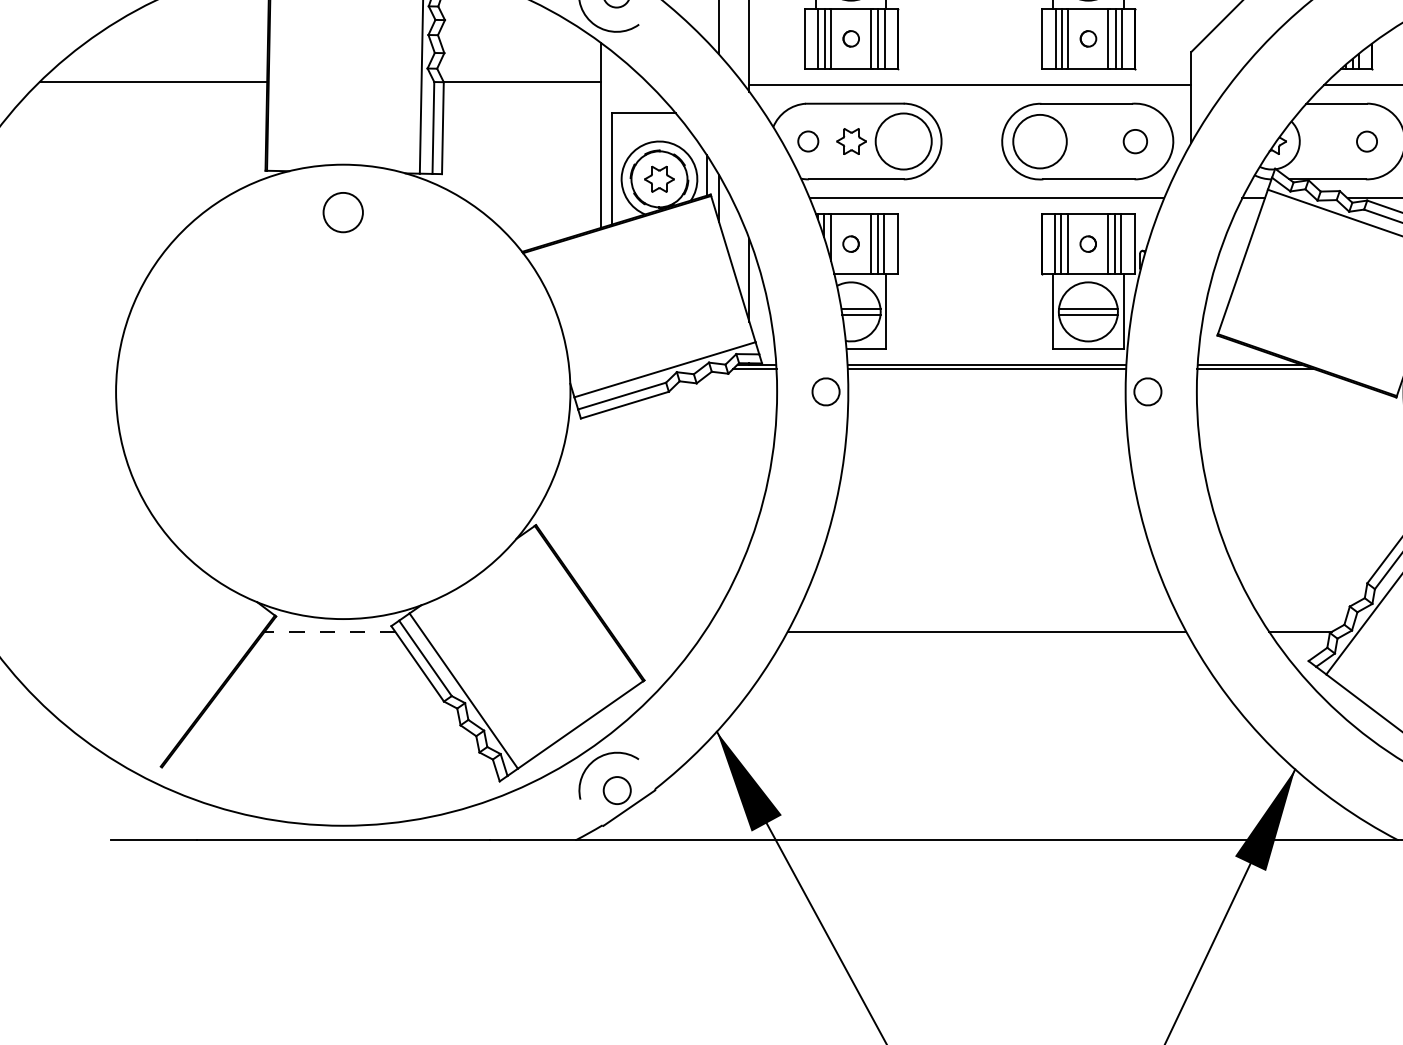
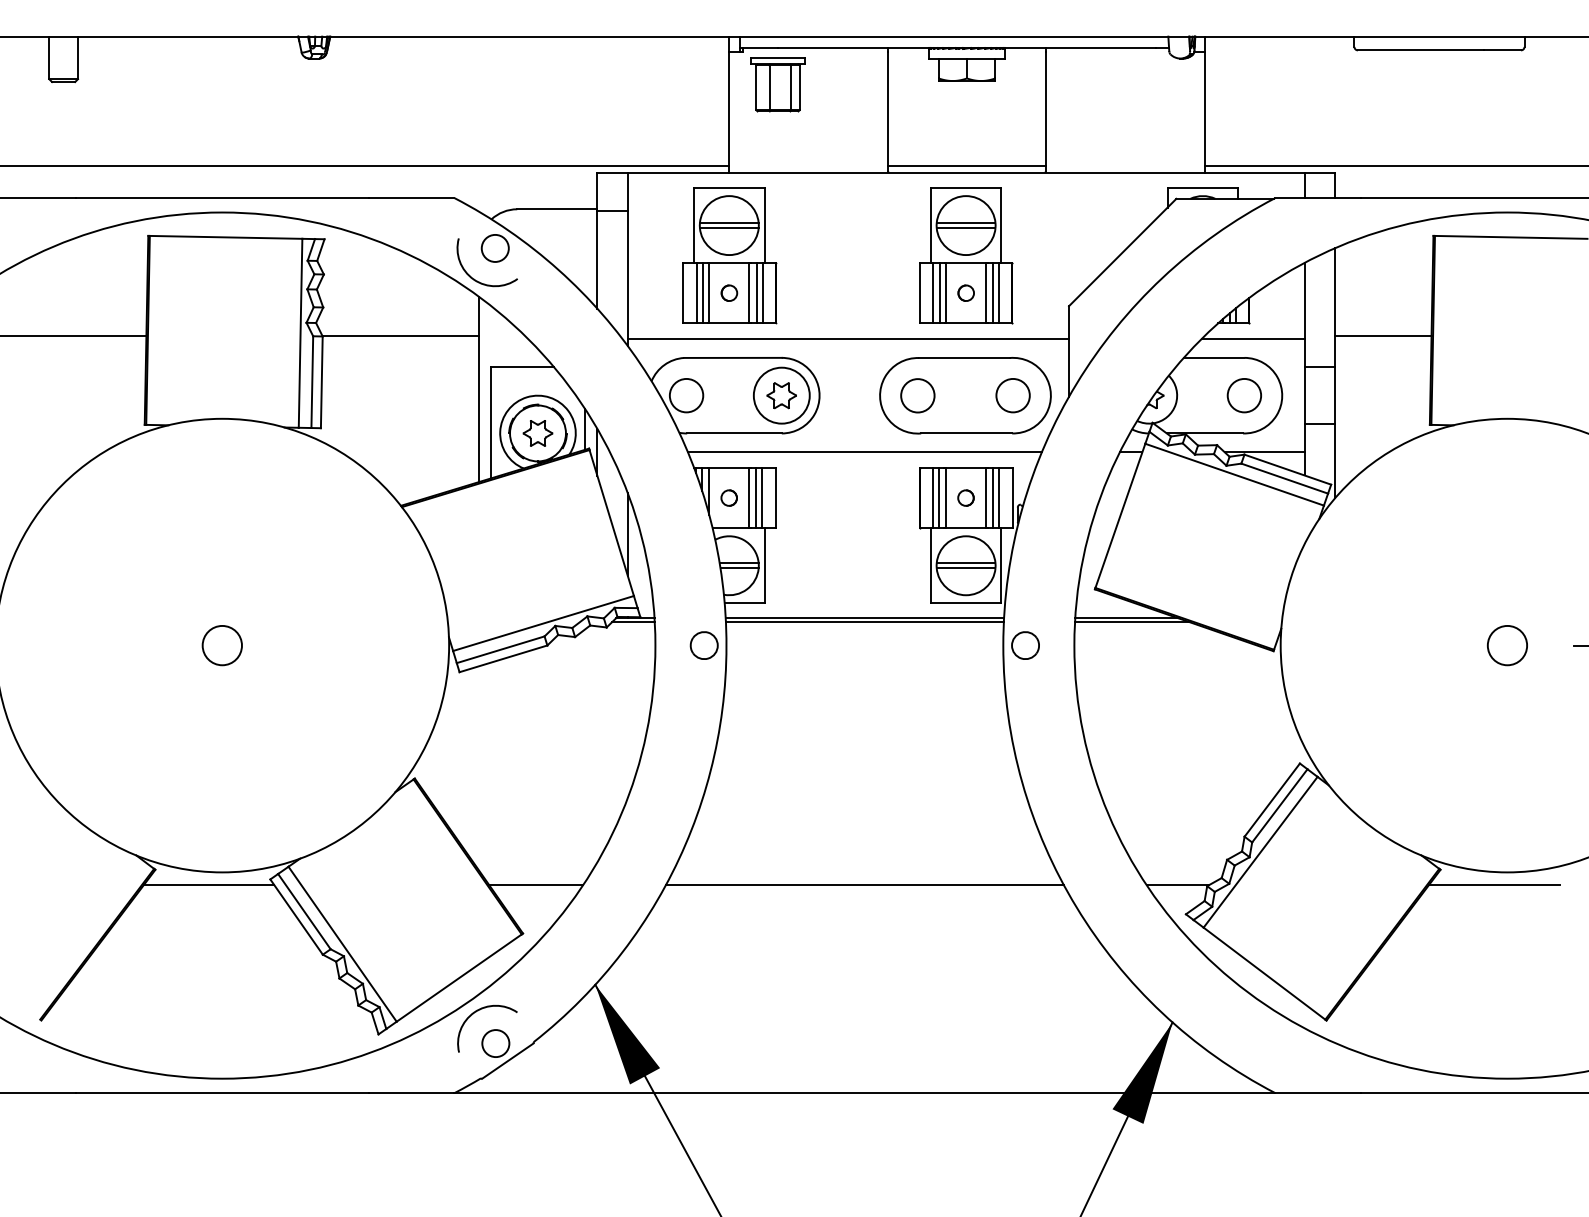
circle: (808, 141) -> (686, 395), size x1.67
part: (851, 141) -> (781, 395), moved
circle: (1039, 141) -> (917, 395), size x0.62
circle: (1134, 141) -> (1012, 395), size x1.43
circle: (1366, 141) -> (1243, 395), size x1.67
circle: (342, 212) -> (221, 645), moved
line: (329, 632) -> (208, 885), dashed -> solid
line: (657, 632) -> (536, 885), added

